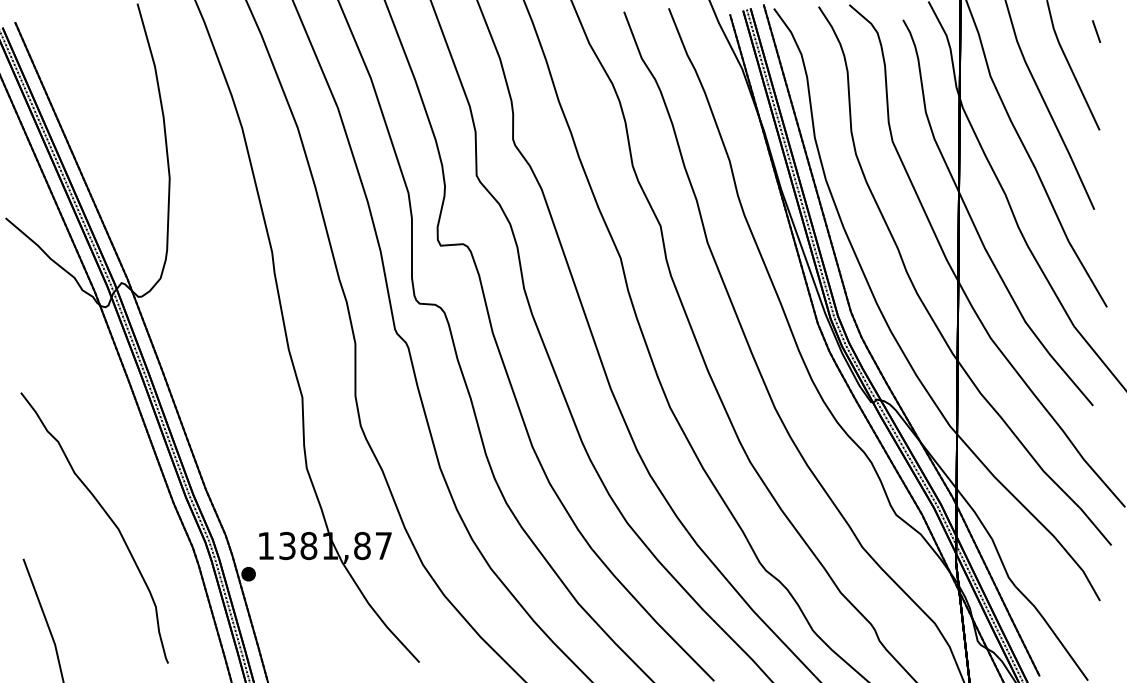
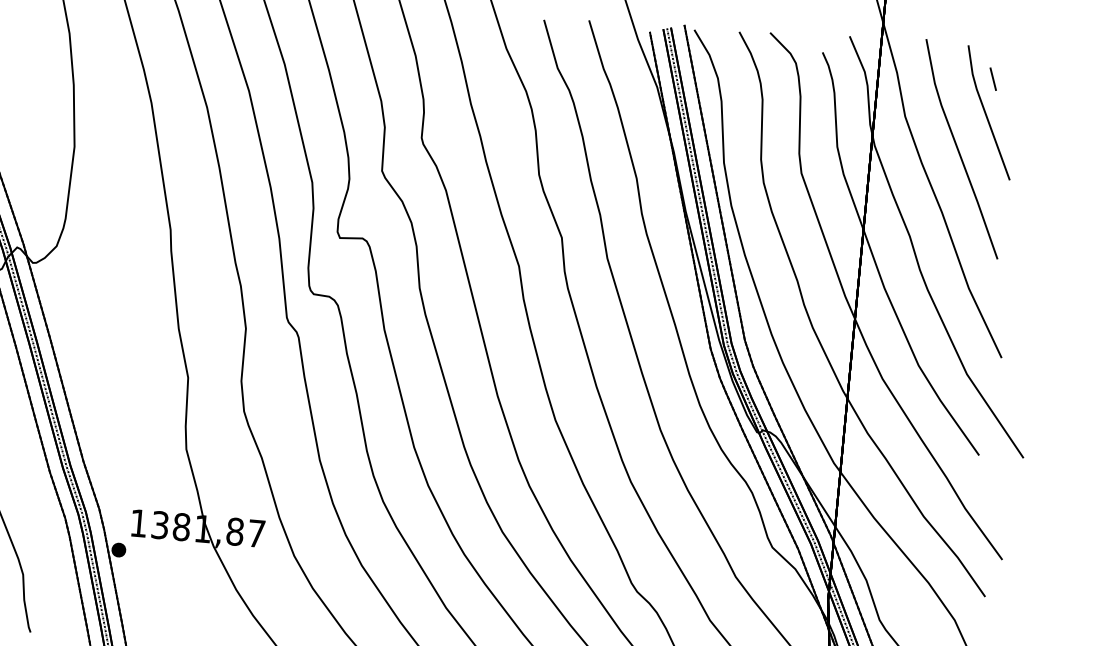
line: (1096, 31) -> (993, 79), moved

